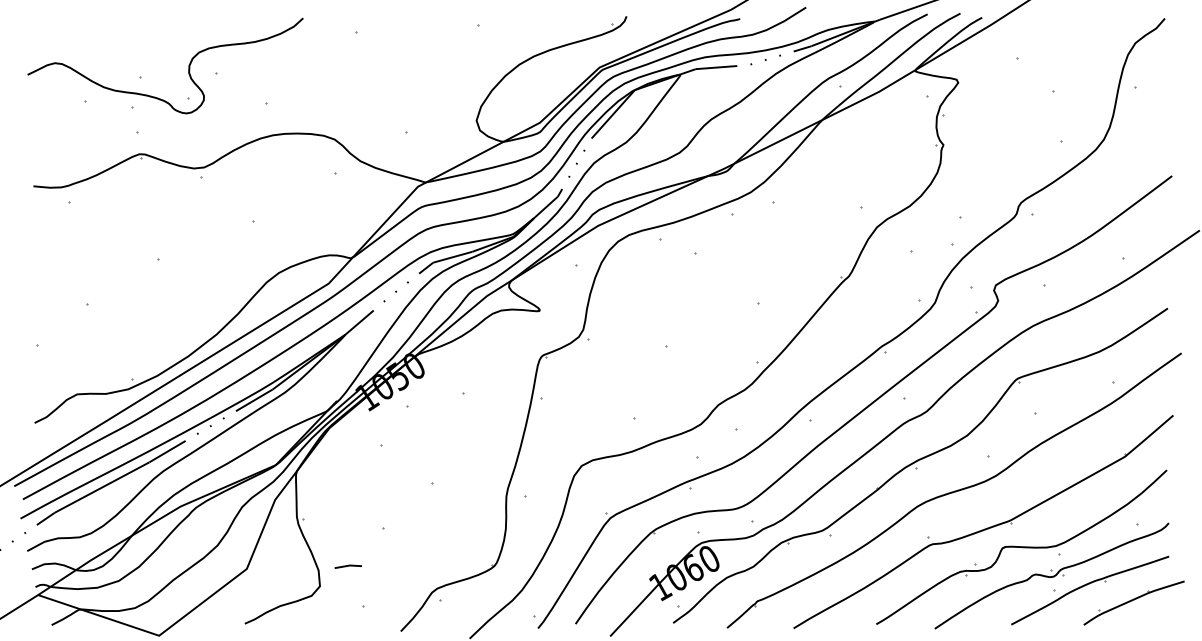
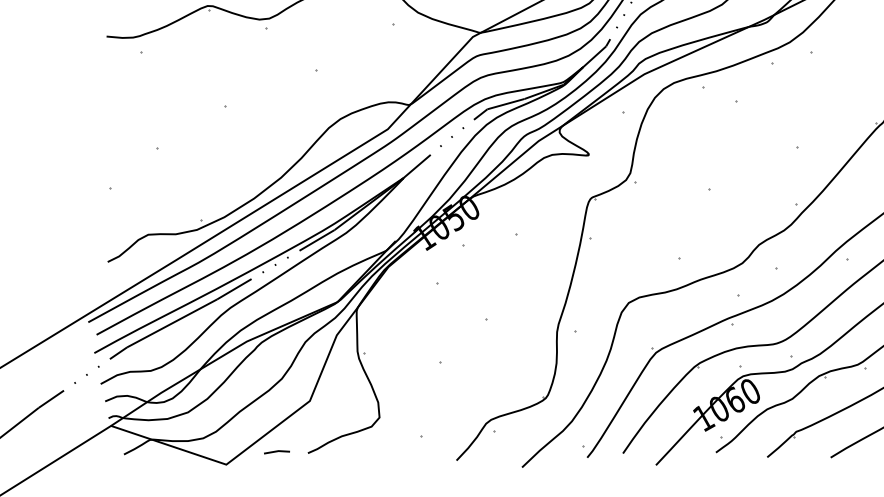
line: (347, 566) -> (276, 452), moved

